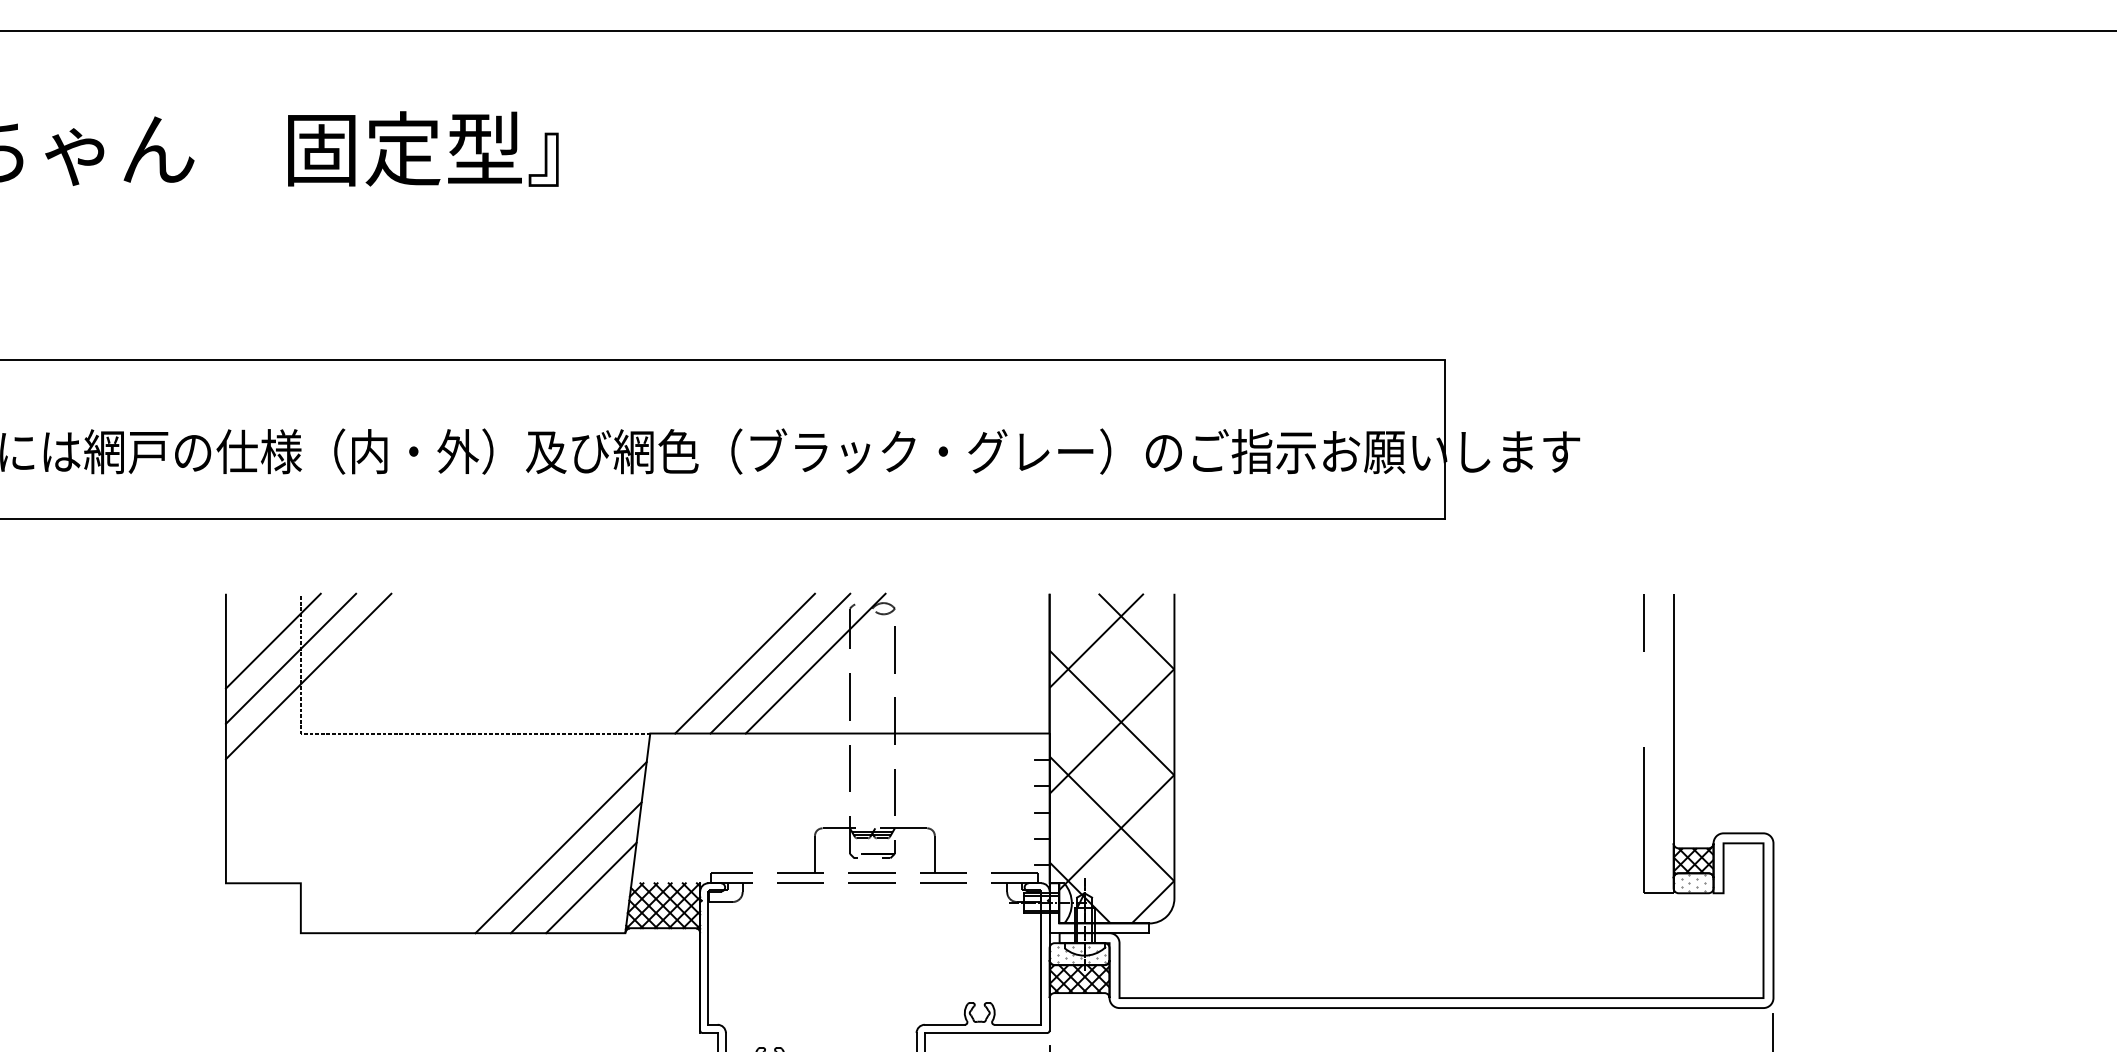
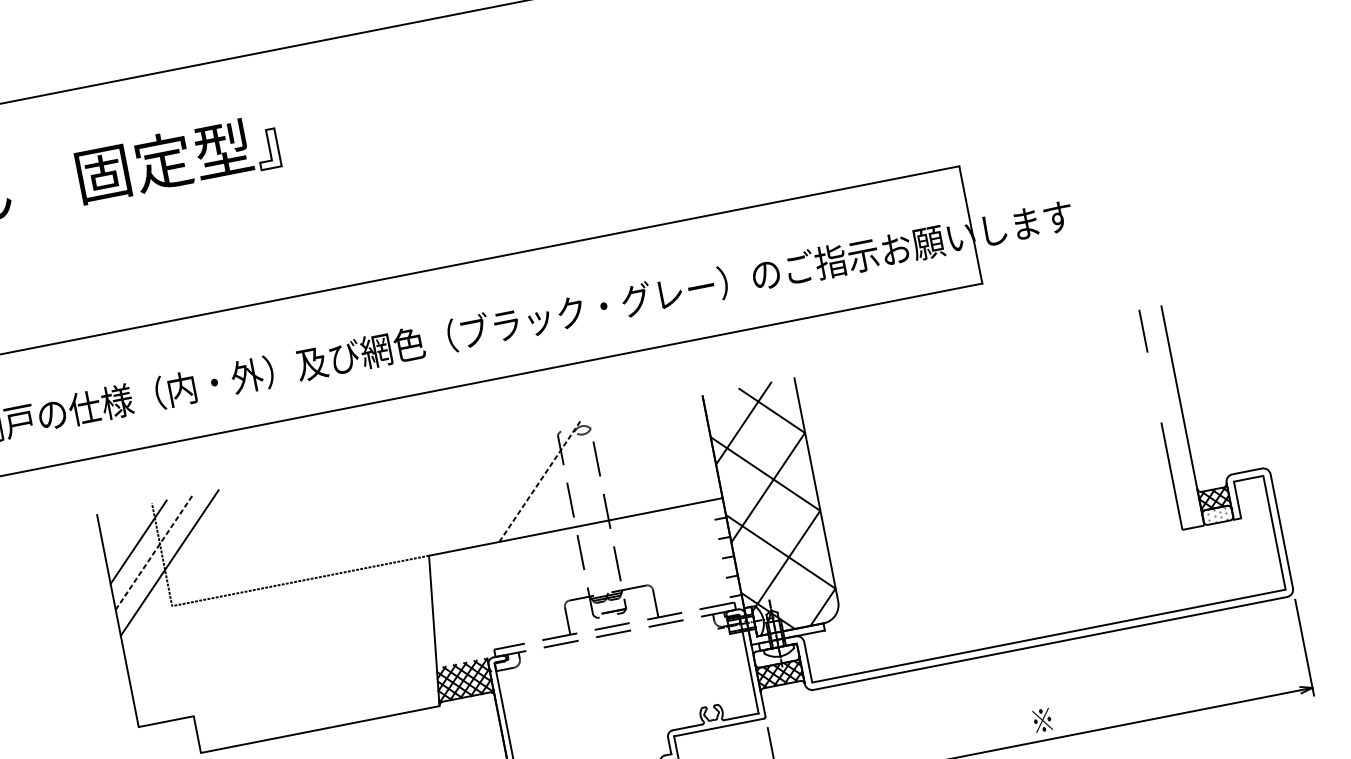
line: (291, 658) -> (154, 552), solid -> dashed
line: (744, 663) -> (488, 490), removed
line: (780, 663) -> (514, 485), removed
line: (815, 663) -> (540, 480), solid -> dashed
line: (560, 847) -> (379, 652), removed
line: (575, 867) -> (393, 665), removed
line: (591, 887) -> (408, 677), removed
hatch: (1077, 954) -> (775, 656), removed

